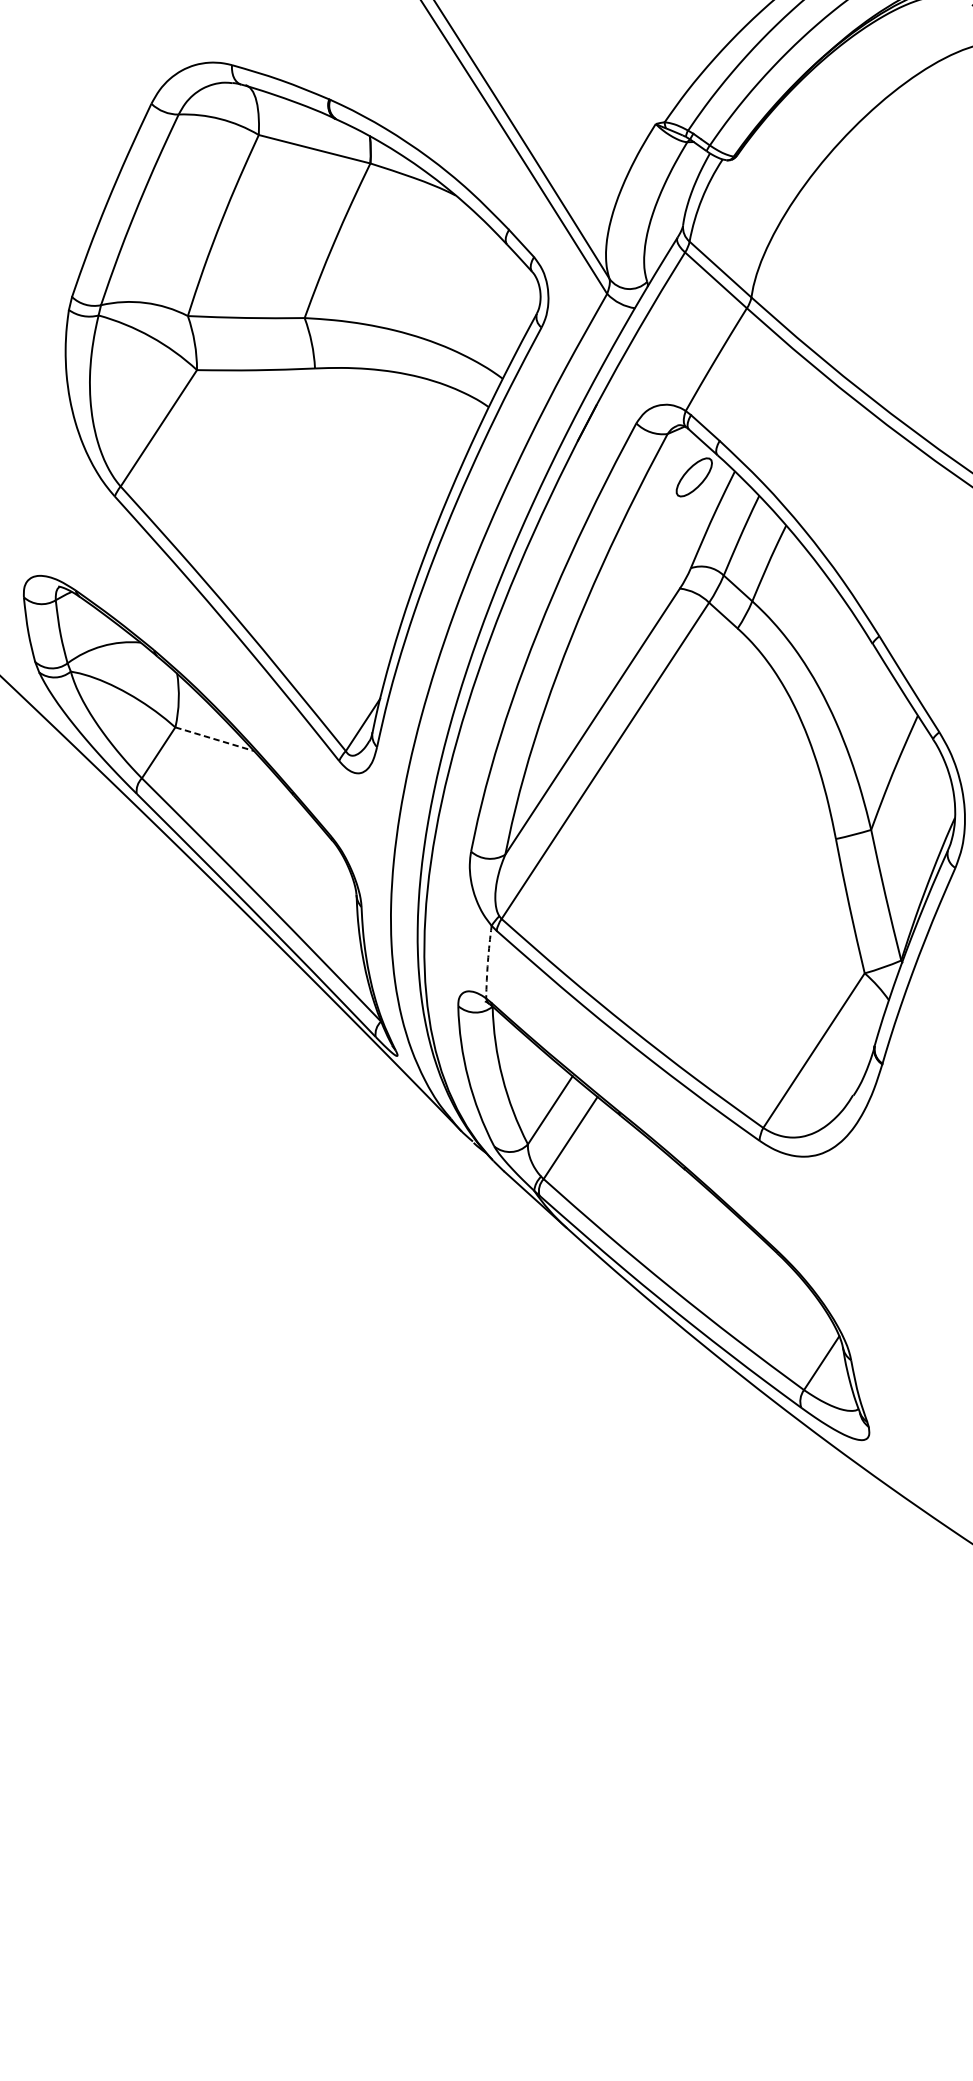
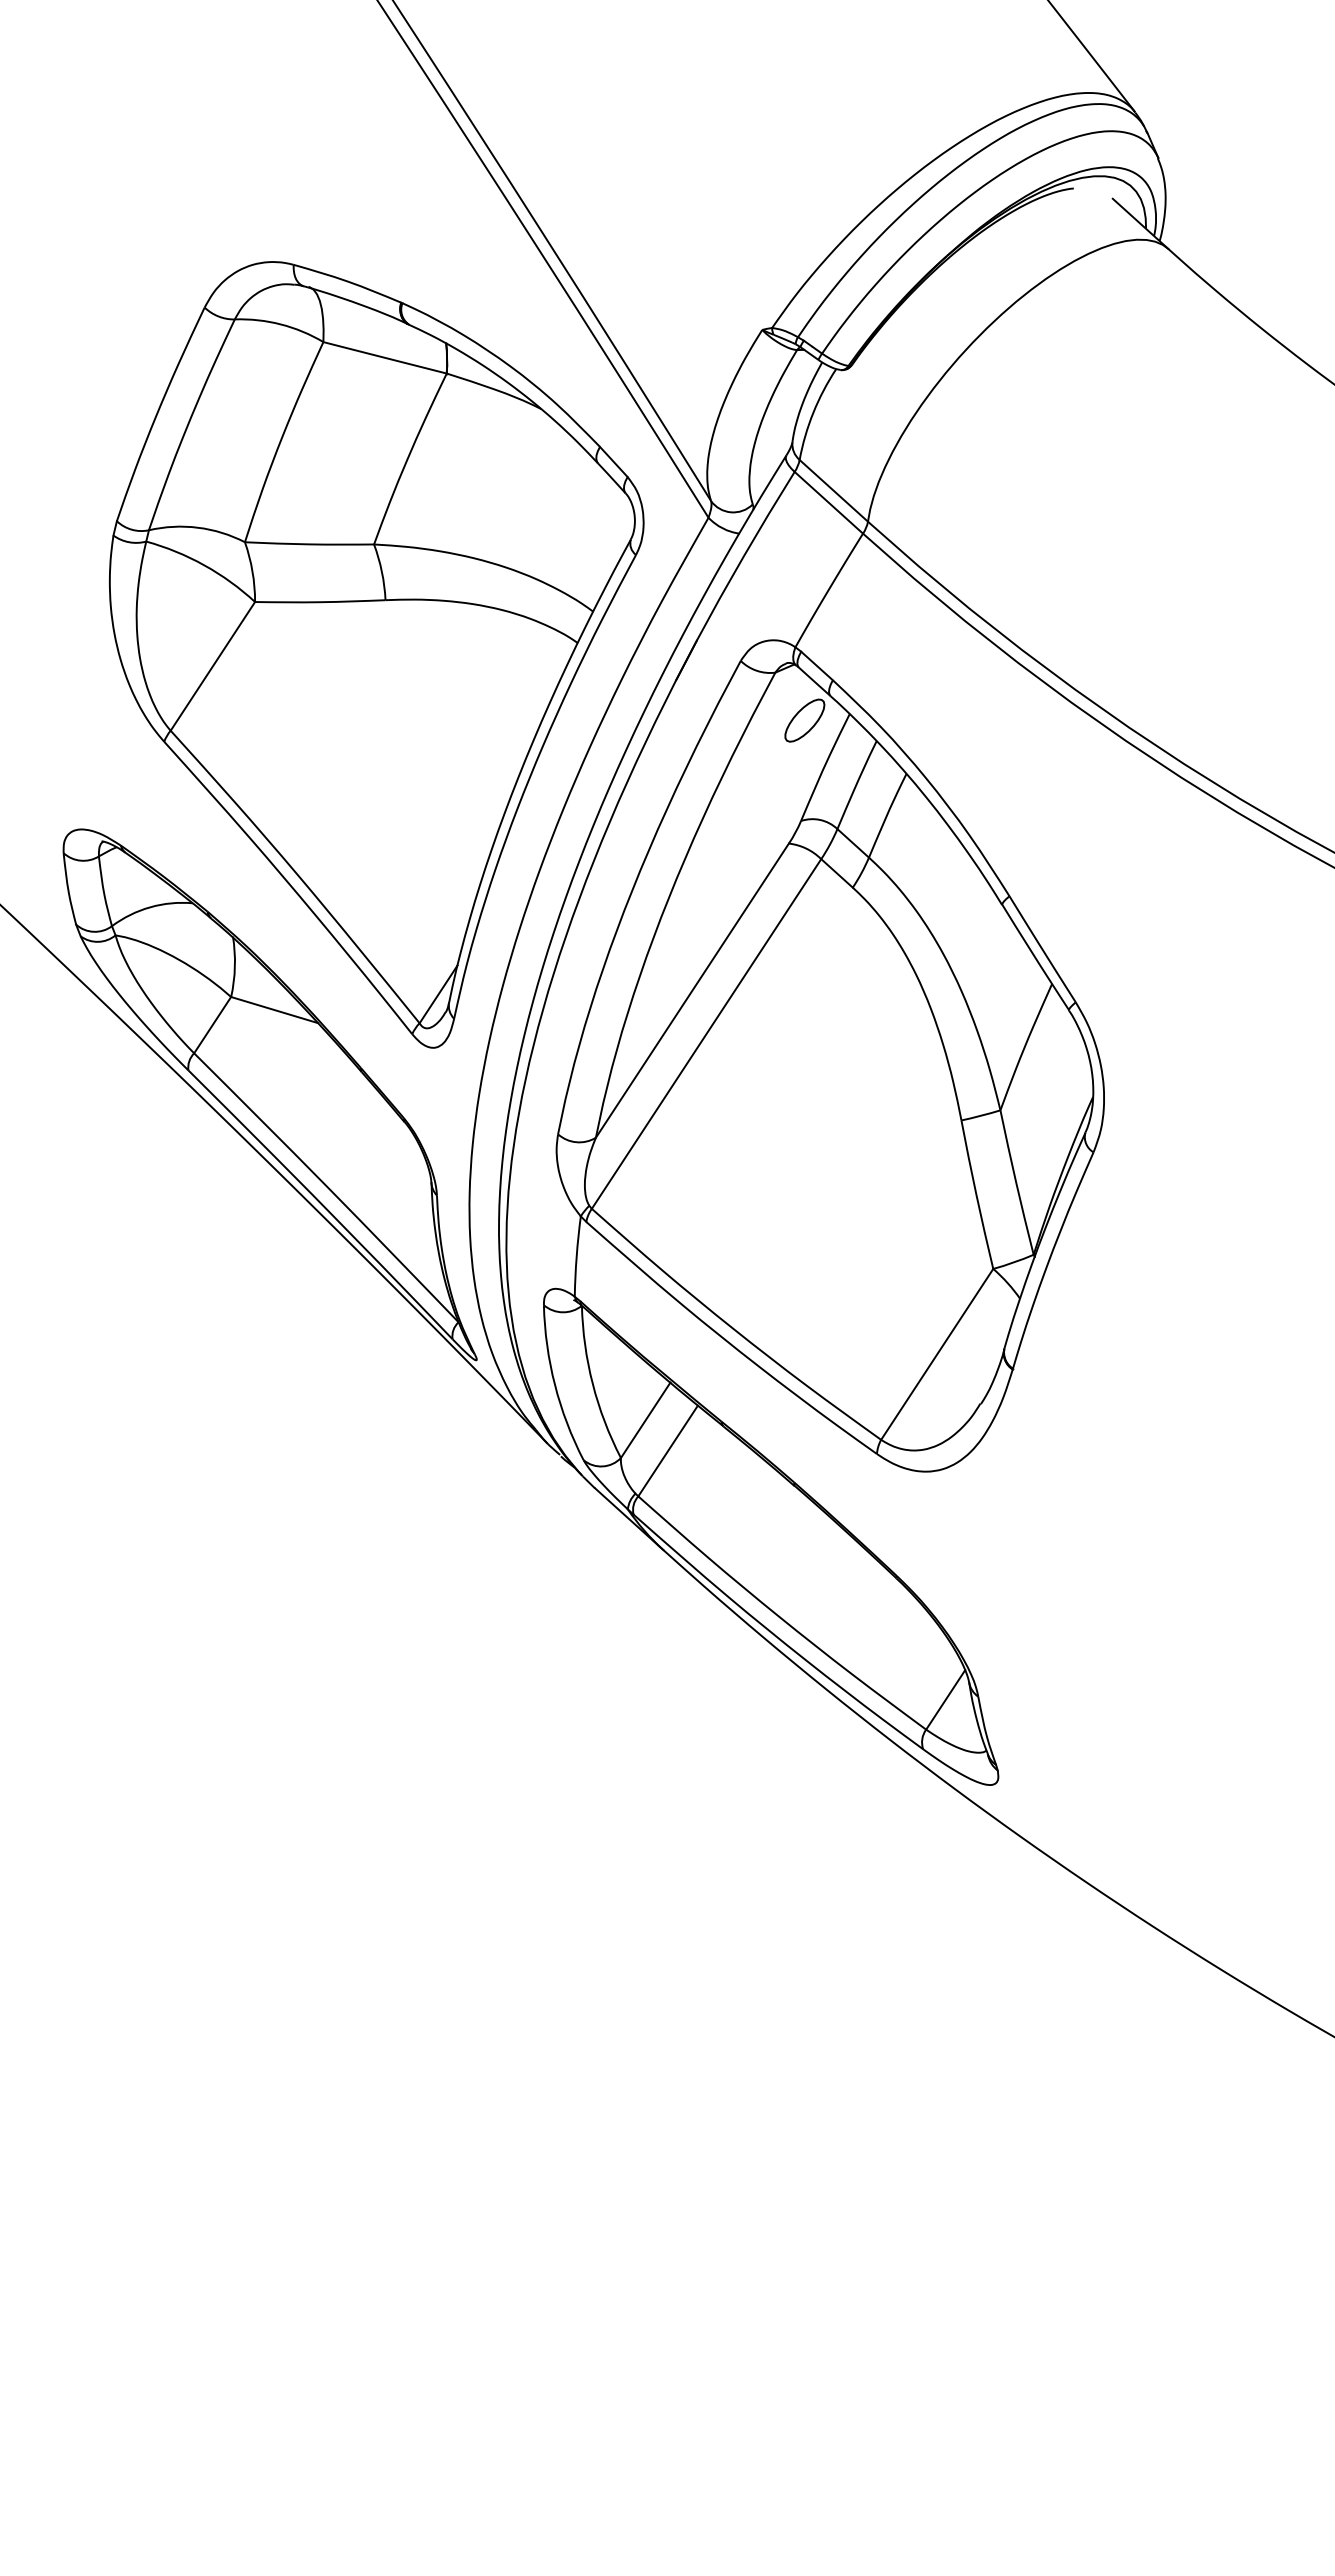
line: (215, 739) -> (275, 1010), dashed -> solid
arc: (487, 962) -> (576, 1256), dashed -> solid

